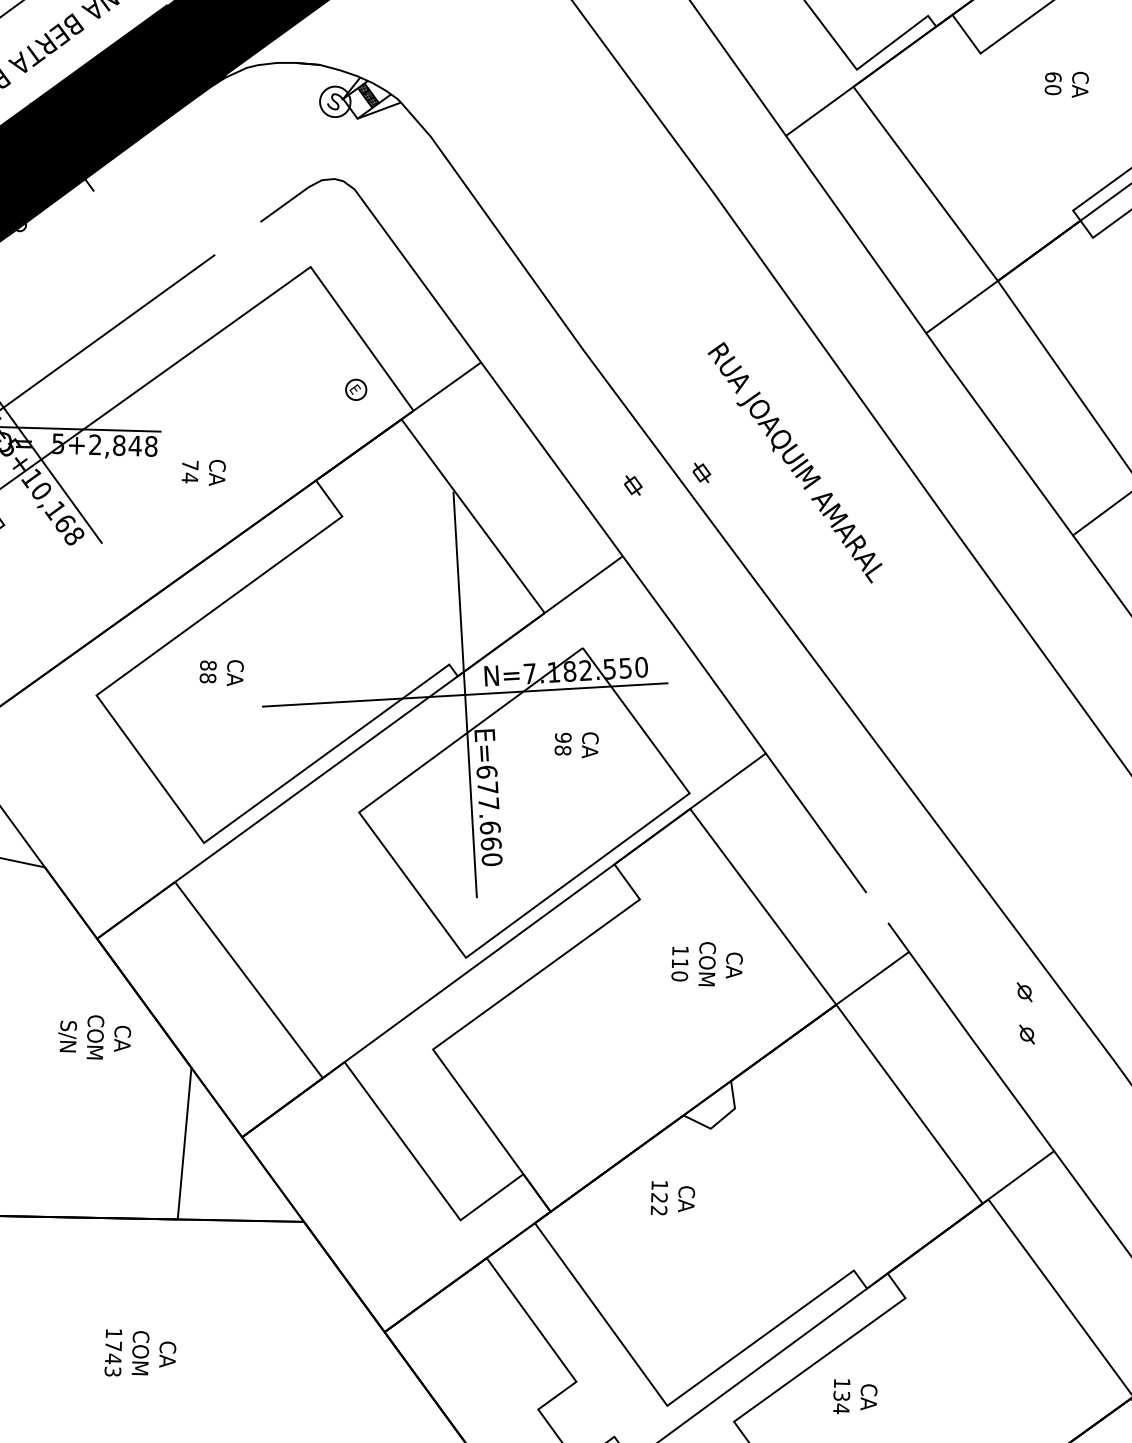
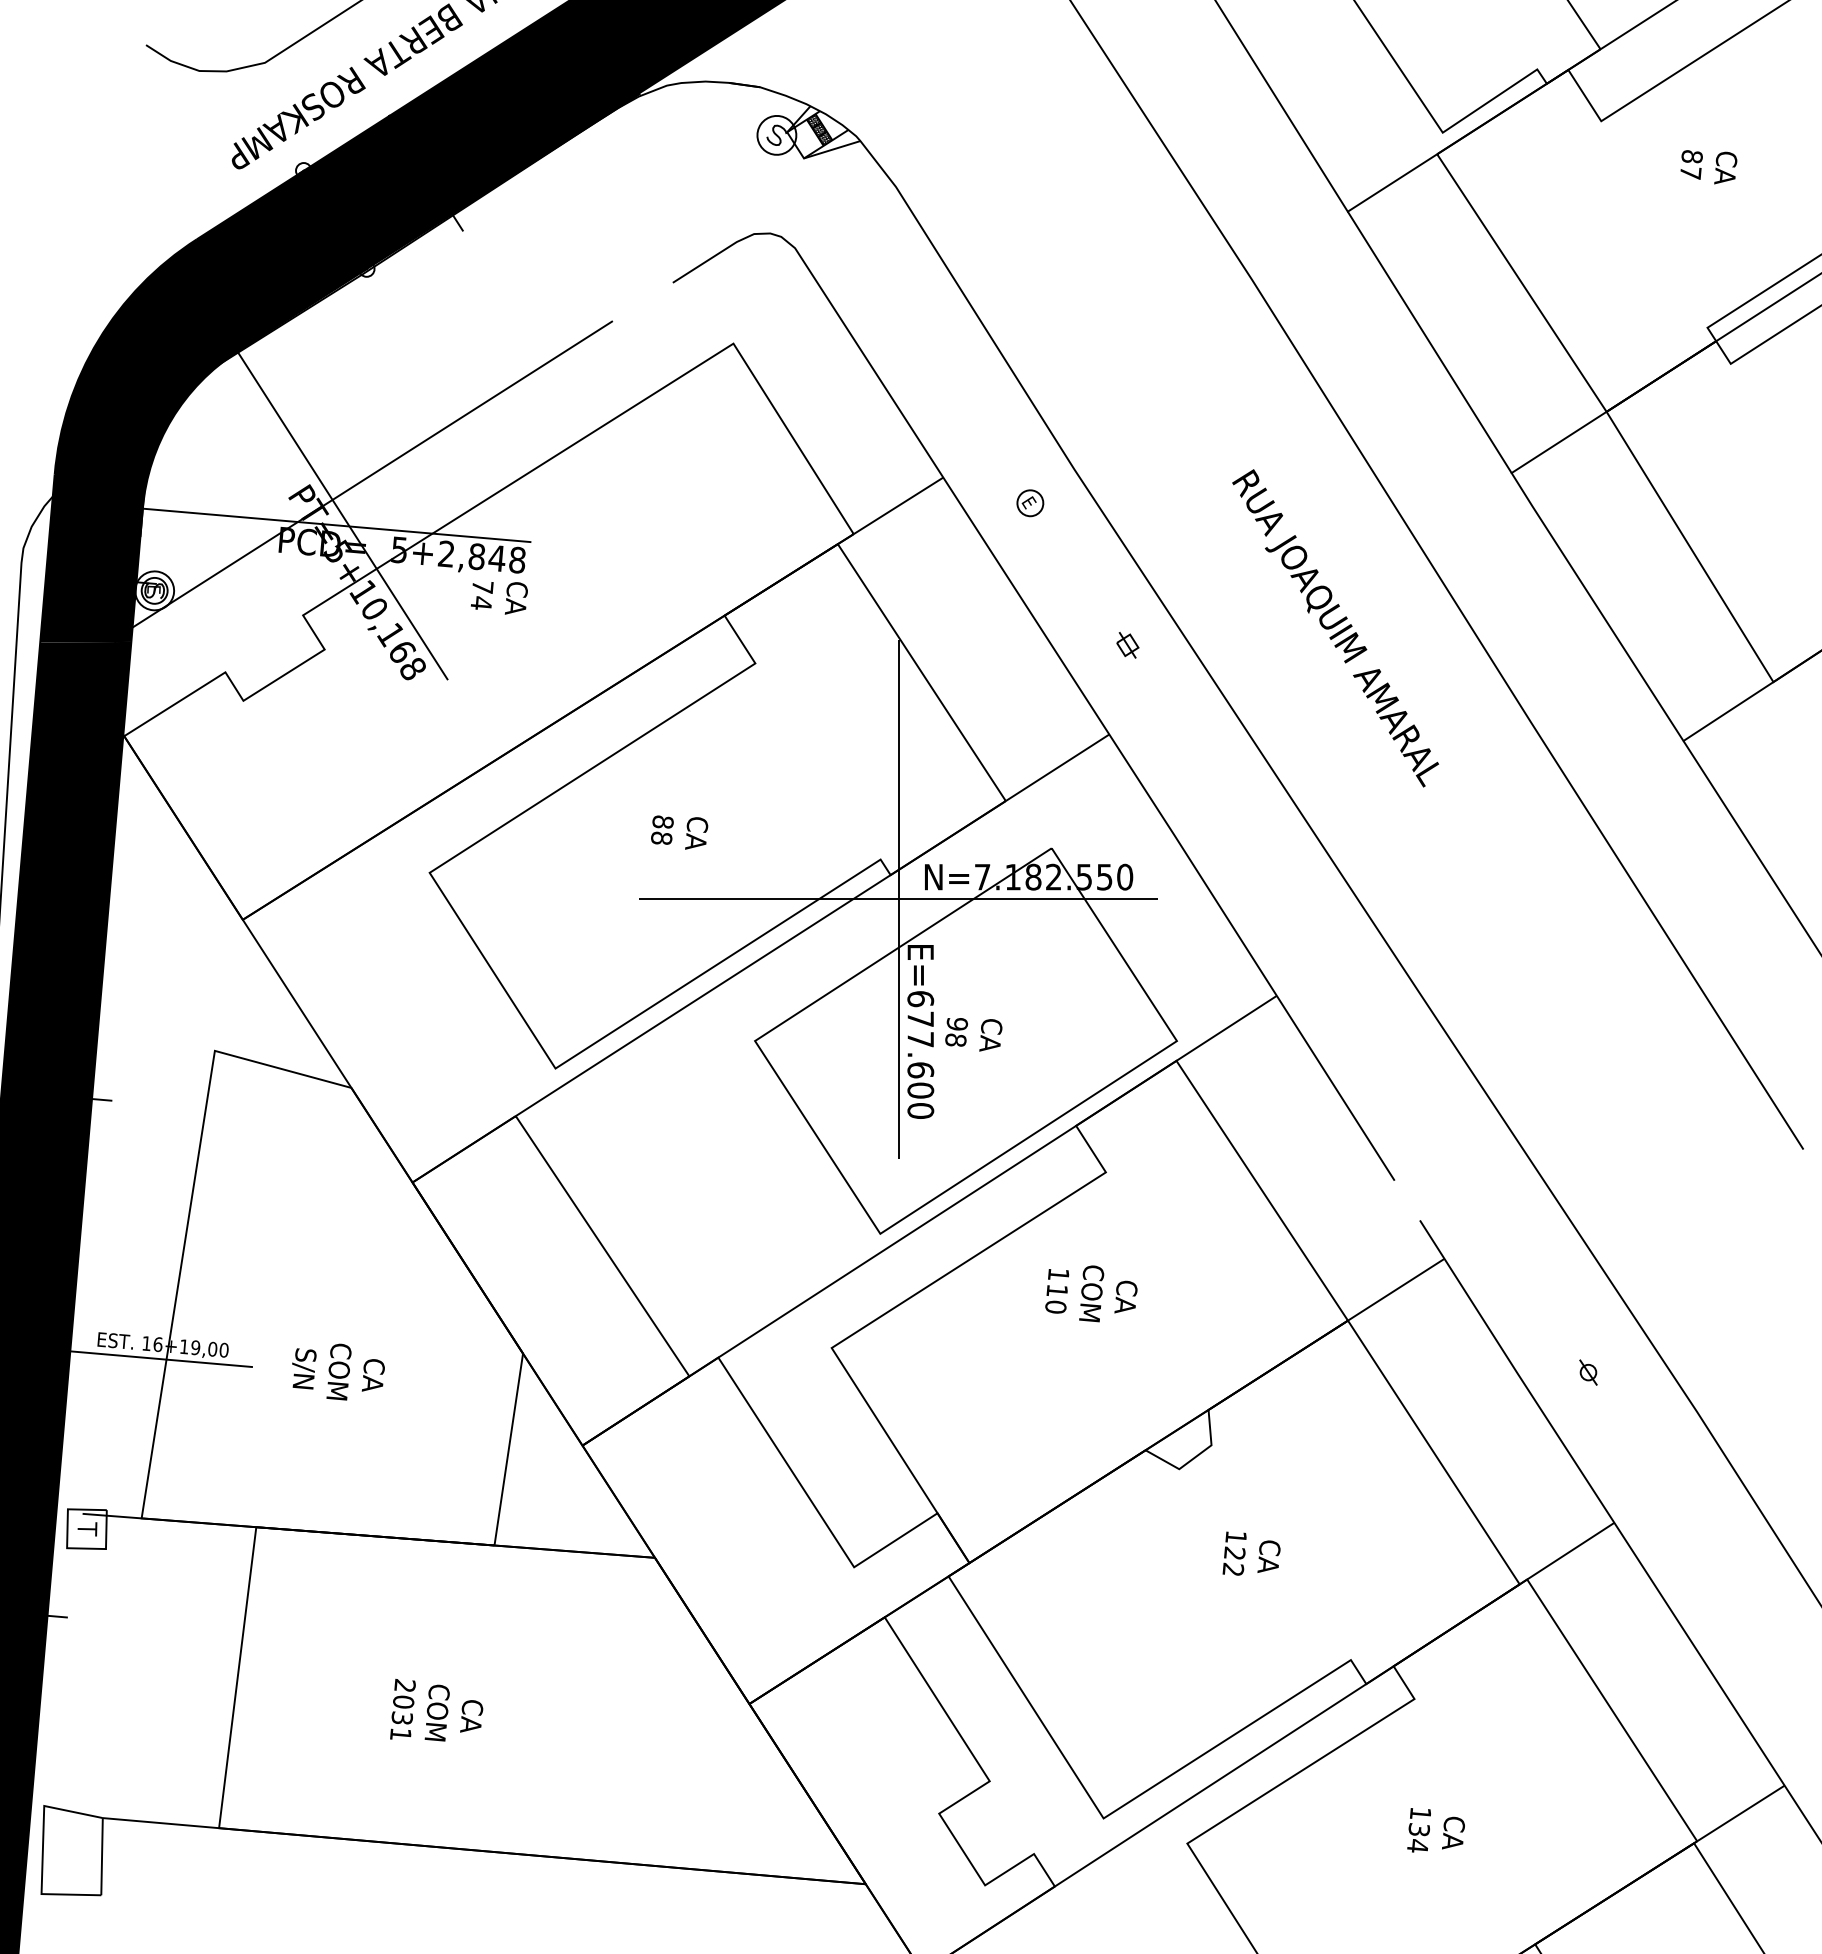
text: (1053, 83) -> (1691, 164), 60 -> 87
part: (356, 390) -> (1030, 503), moved
text: (203, 473) -> (499, 598), moved
part: (701, 473) -> (1215, 634), removed
text: (221, 672) -> (679, 832), moved
text: (576, 745) -> (973, 1034), moved
text: (490, 843) -> (920, 1090), E=677.660 -> E=677.600
text: (707, 964) -> (1091, 1293), moved
part: (1024, 992) -> (1588, 1318), removed
text: (94, 1037) -> (338, 1371), moved
text: (672, 1197) -> (1251, 1553), moved
text: (113, 1352) -> (402, 1709), 1743 -> 2031
text: (854, 1395) -> (1435, 1830), moved

